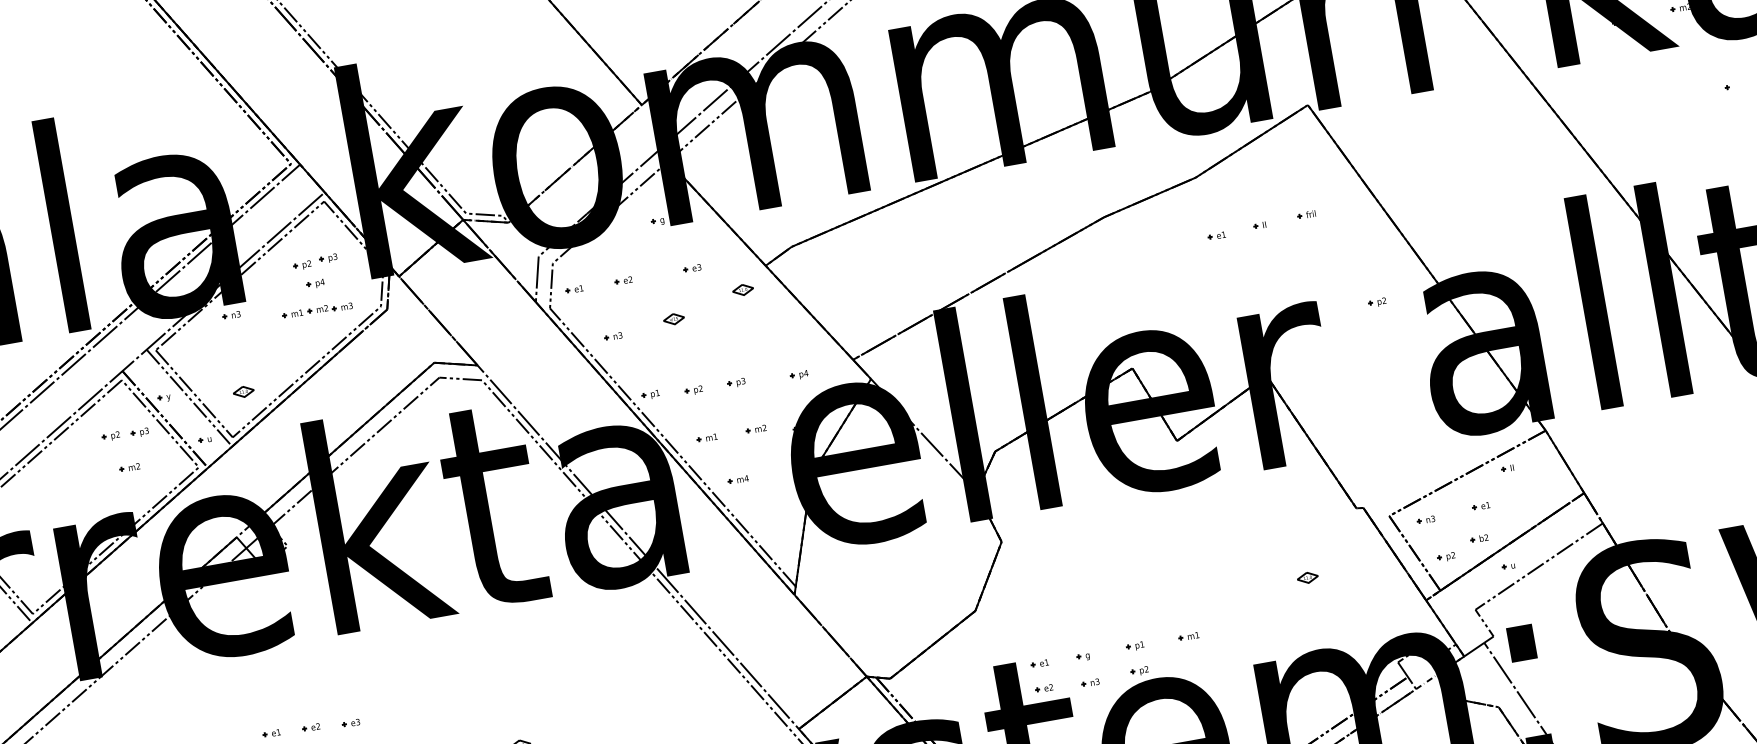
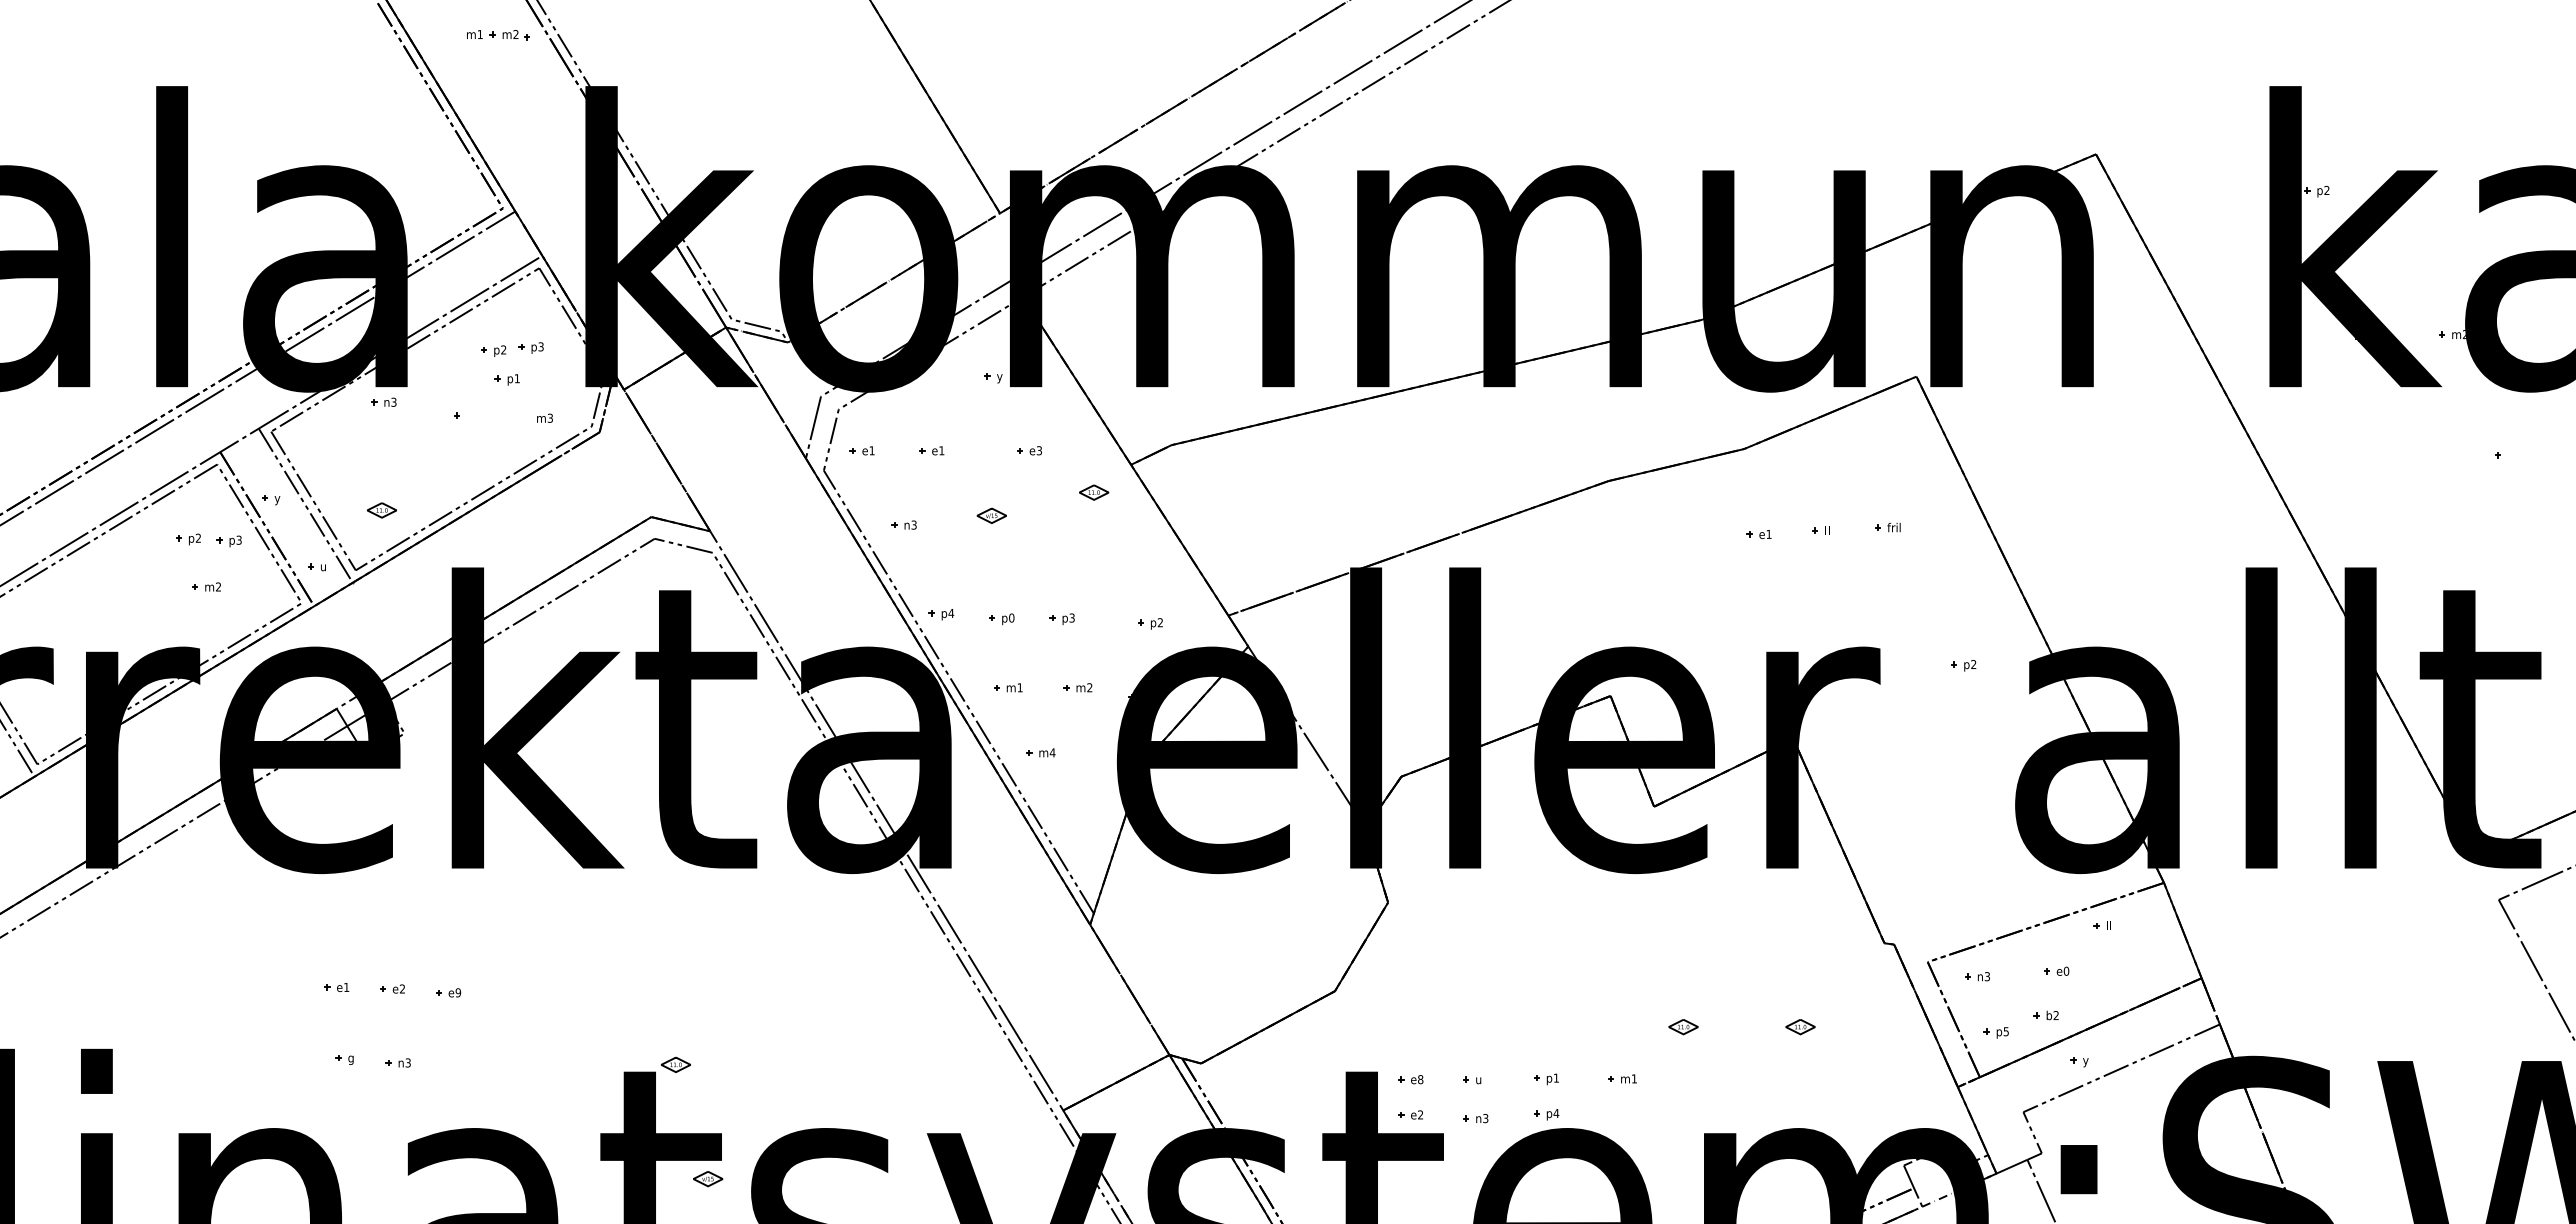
text: (662, 221) -> (999, 378), g -> y
text: (630, 279) -> (941, 450), e2 -> e1
text: (322, 281) -> (517, 378), p4 -> p1
part: (314, 311) -> (498, 35), moved
text: (806, 373) -> (1160, 622), p4 -> p2
text: (700, 388) -> (1011, 617), p2 -> p0
text: (657, 393) -> (951, 613), p1 -> p4
text: (1488, 504) -> (2066, 970), e1 -> e0
text: (1452, 555) -> (2005, 1031), p2 -> p5
text: (1512, 567) -> (2085, 1062), u -> y
part: (1225, 592) -> (1683, 1027), added
text: (1087, 656) -> (1477, 1081), g -> u
text: (1046, 662) -> (1420, 1079), e1 -> e8
text: (1146, 668) -> (1556, 1112), p2 -> p4
text: (358, 721) -> (458, 992), e3 -> e9

